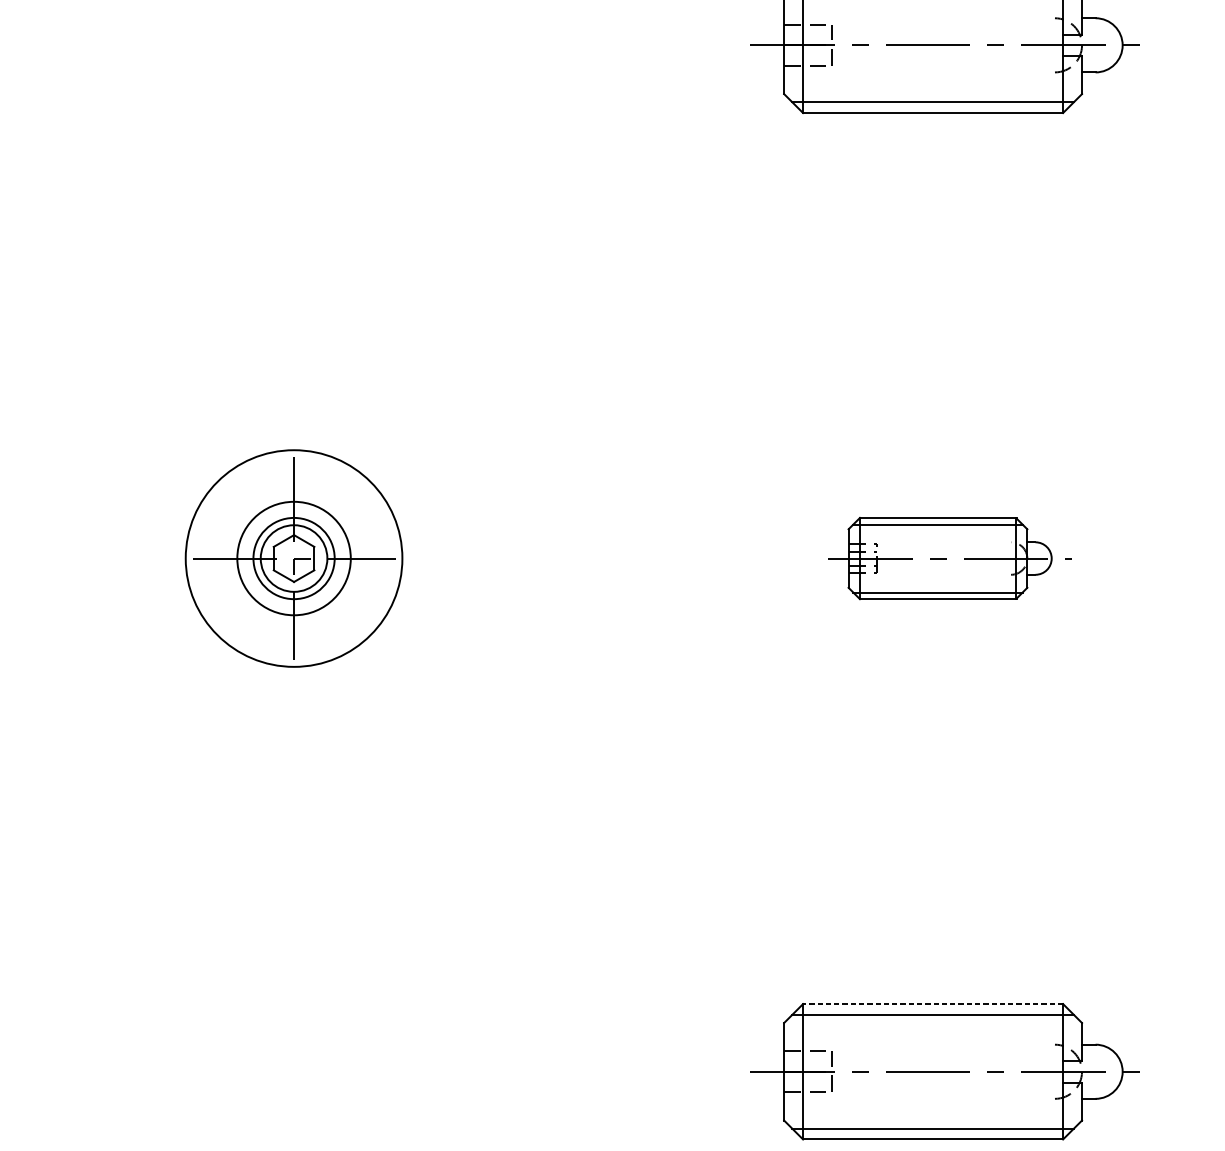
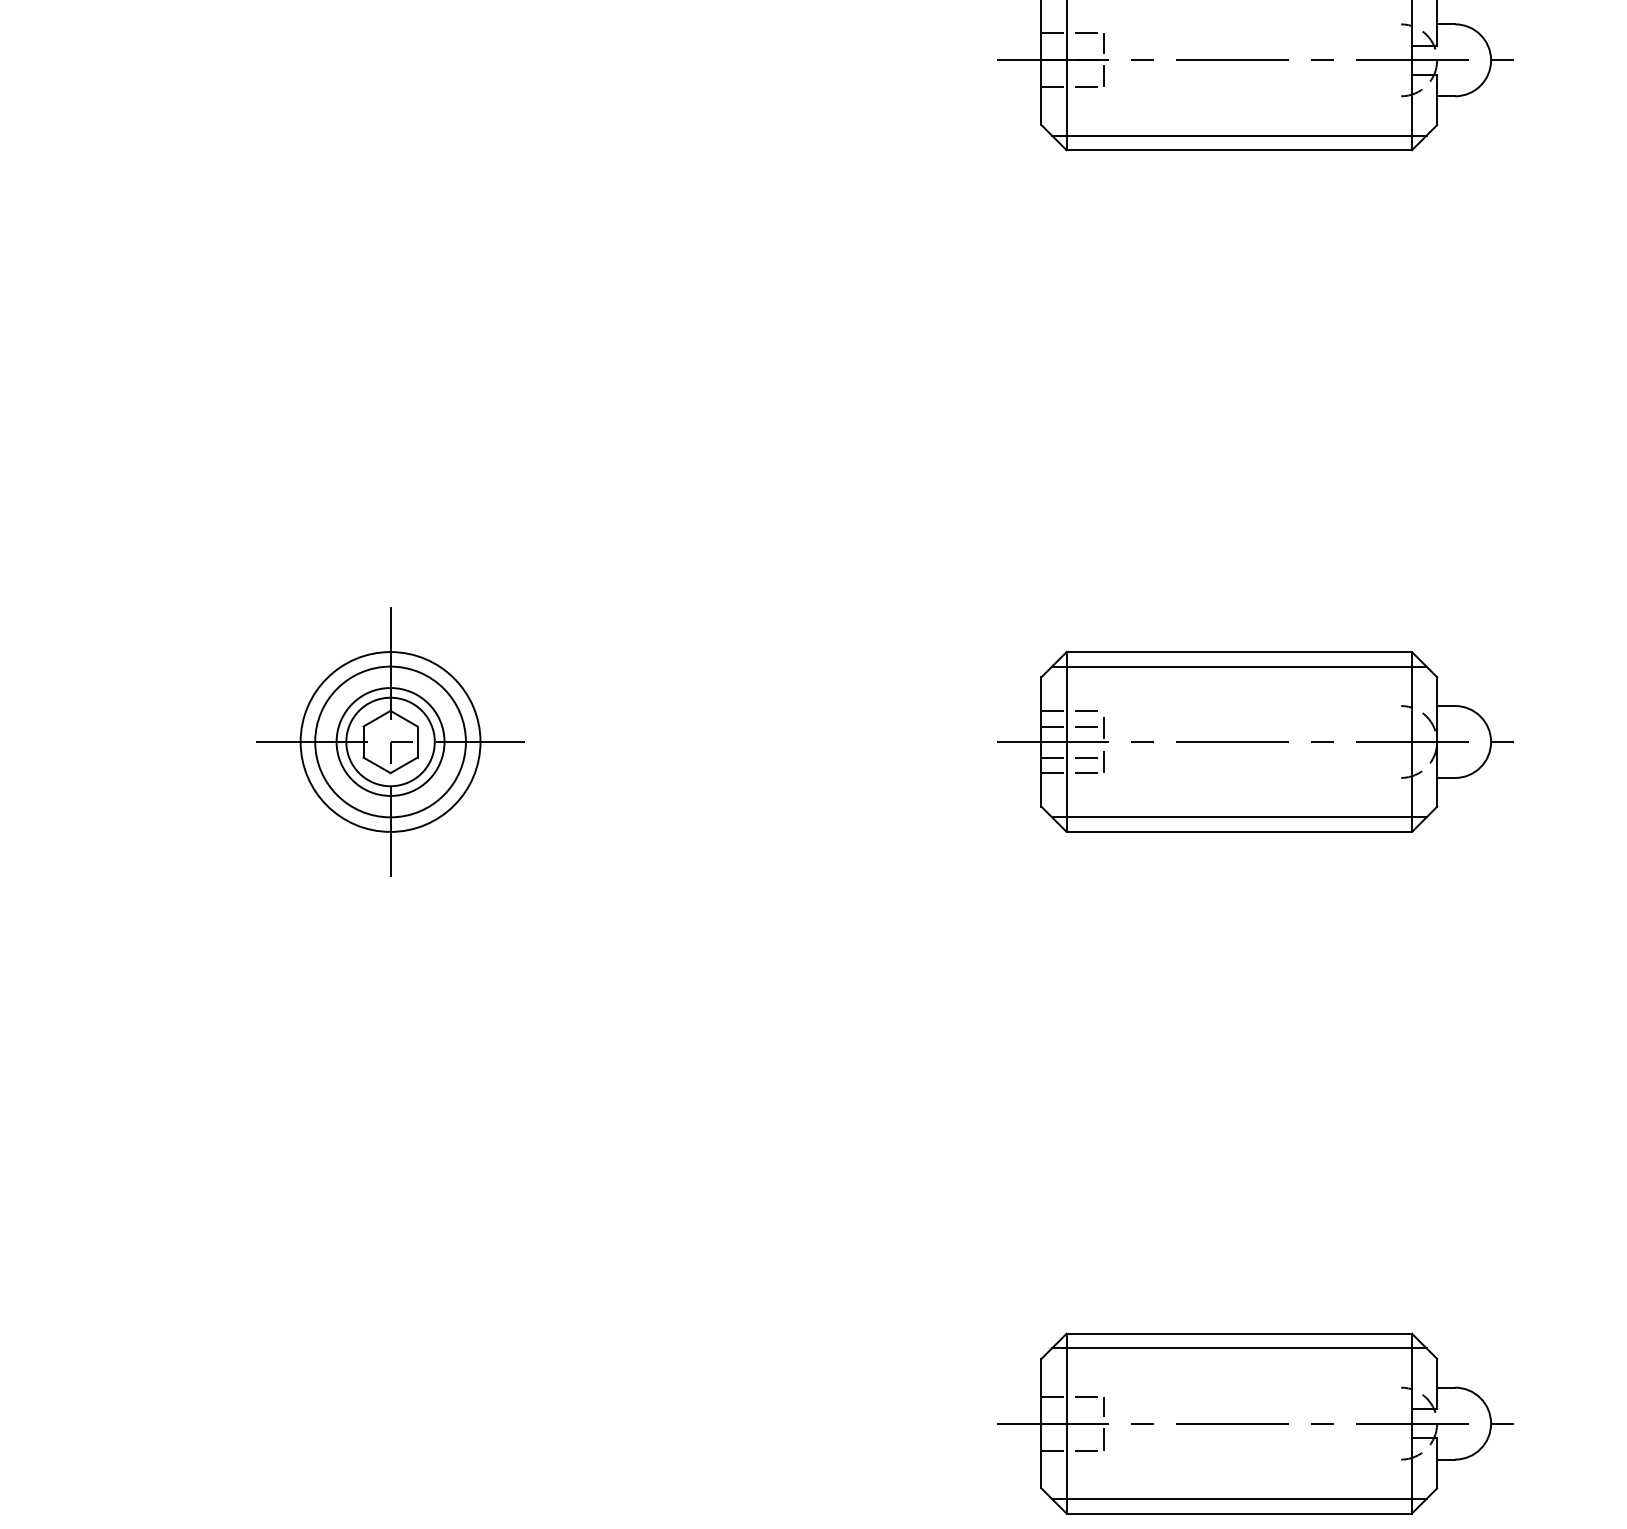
circle: (294, 558) -> (390, 741), size x0.62
part: (945, 558) -> (1255, 741), size x1.67
line: (933, 1003) -> (1239, 1333), dashed -> solid

